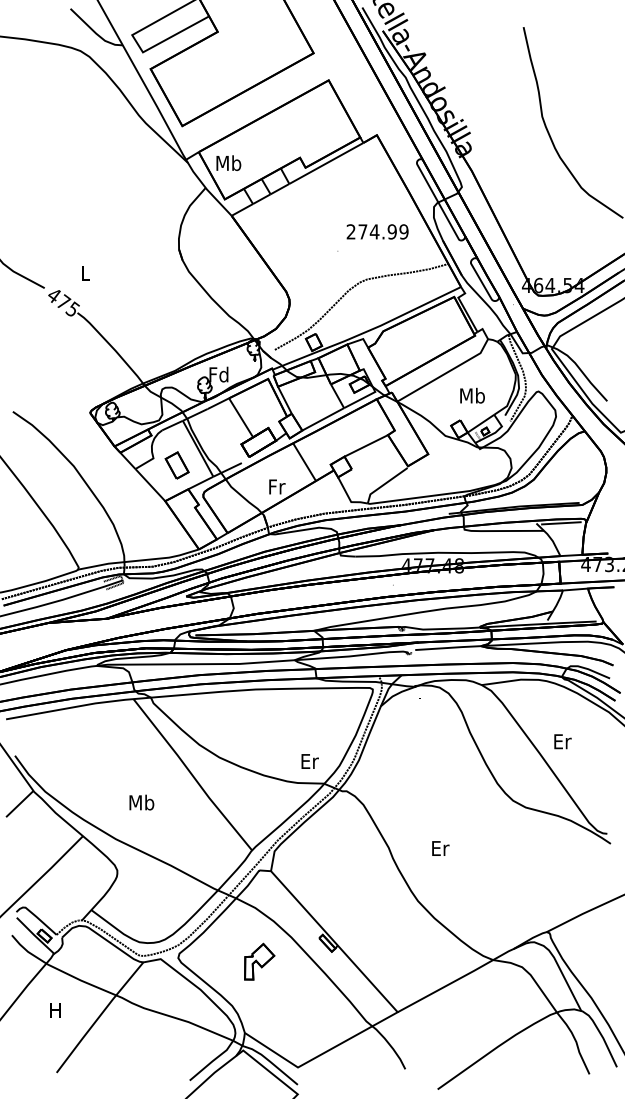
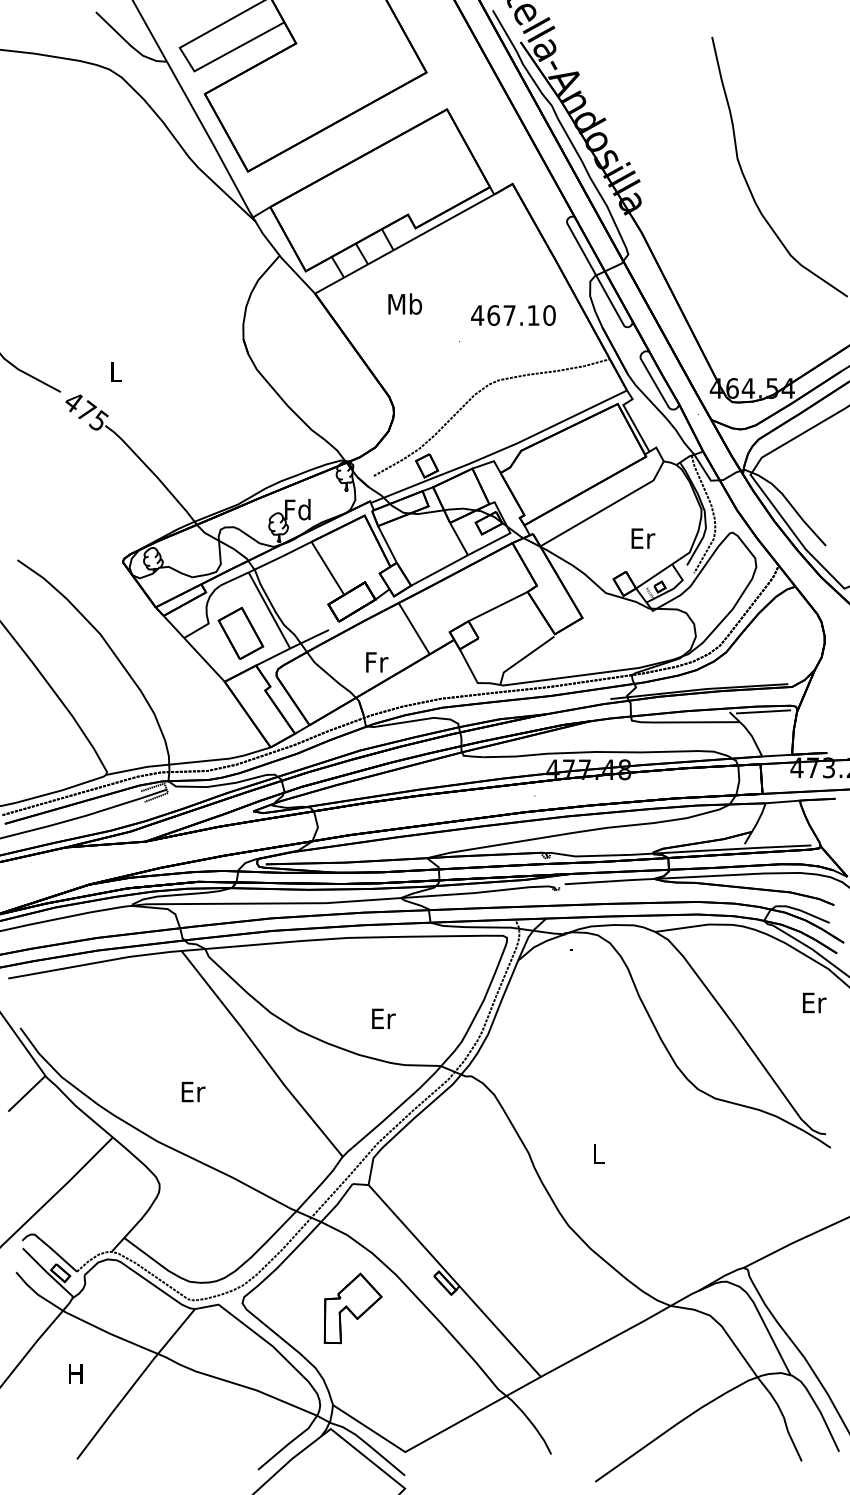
text: (229, 162) -> (405, 303), moved
text: (377, 231) -> (513, 315), 274.99 -> 467.10
text: (472, 395) -> (642, 538), Mb -> Er
part: (176, 464) -> (240, 632), size x1.43
text: (562, 741) -> (814, 1002), moved
text: (309, 761) -> (383, 1018), moved
text: (141, 802) -> (192, 1091), Mb -> Er
text: (440, 848) -> (599, 1154), Er -> L
part: (259, 961) -> (352, 1307), size x1.43

